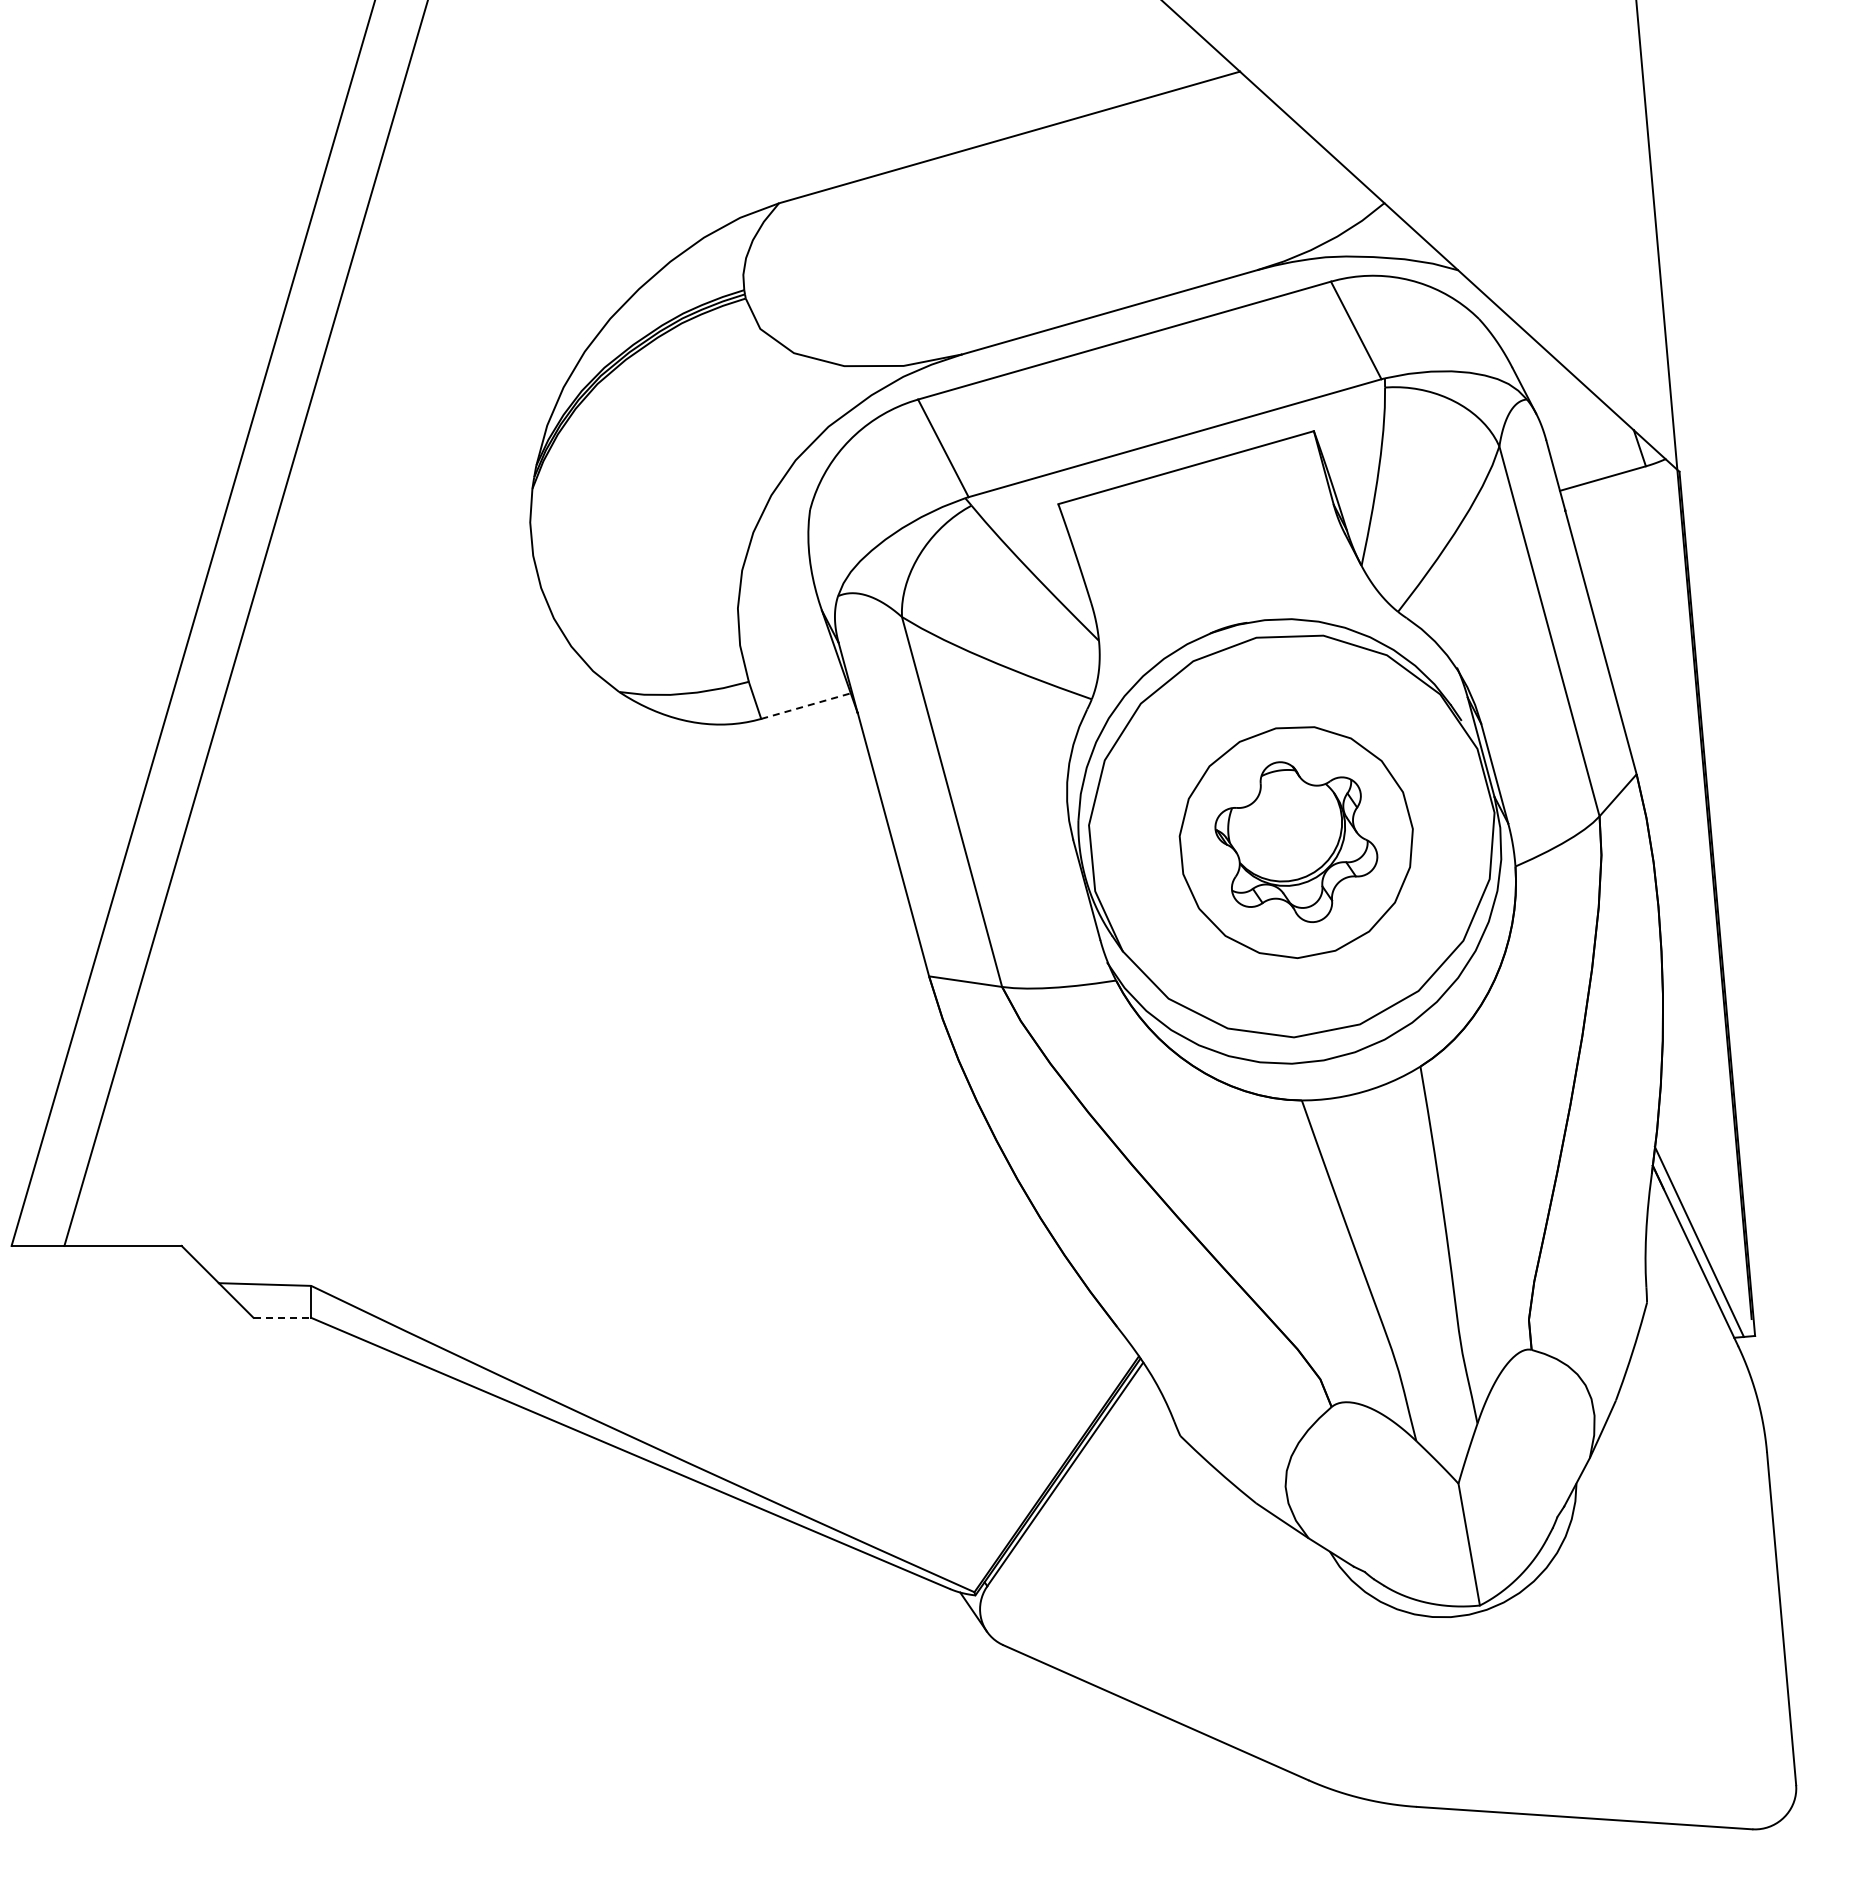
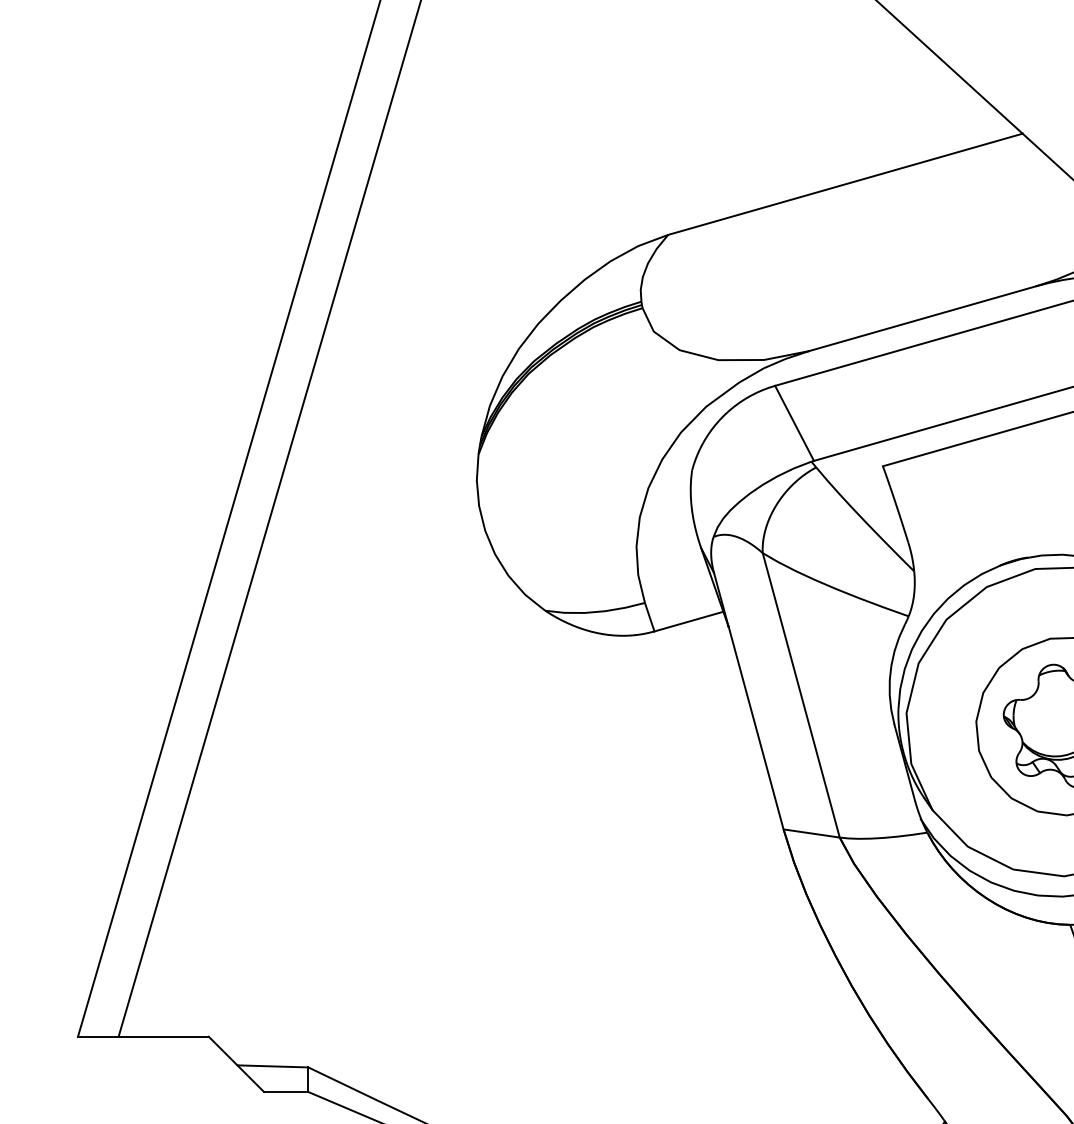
line: (806, 706) -> (689, 621), dashed -> solid
line: (282, 1317) -> (286, 1091), dashed -> solid

